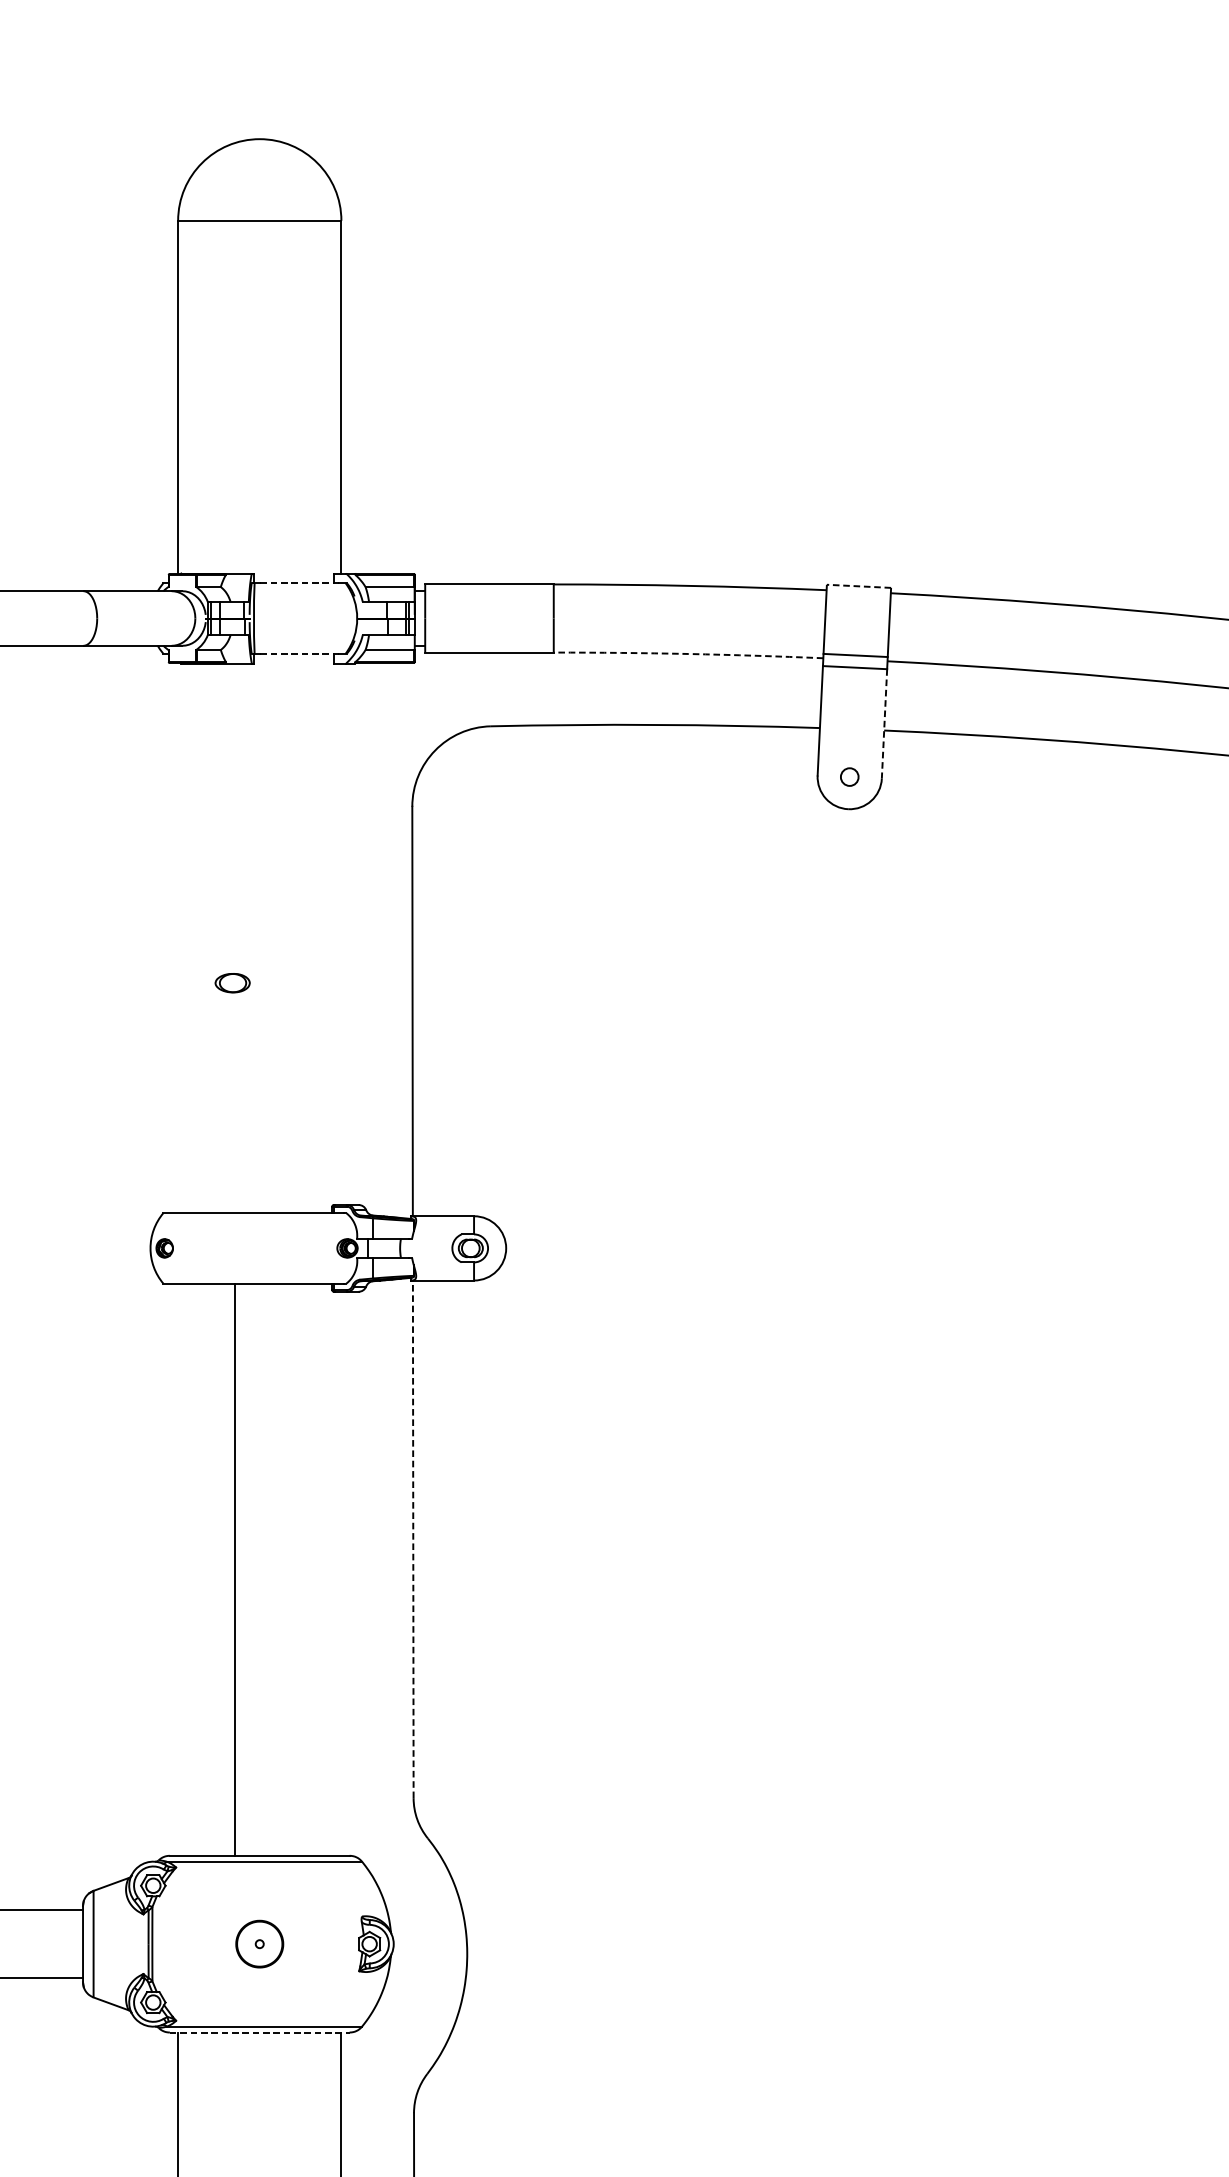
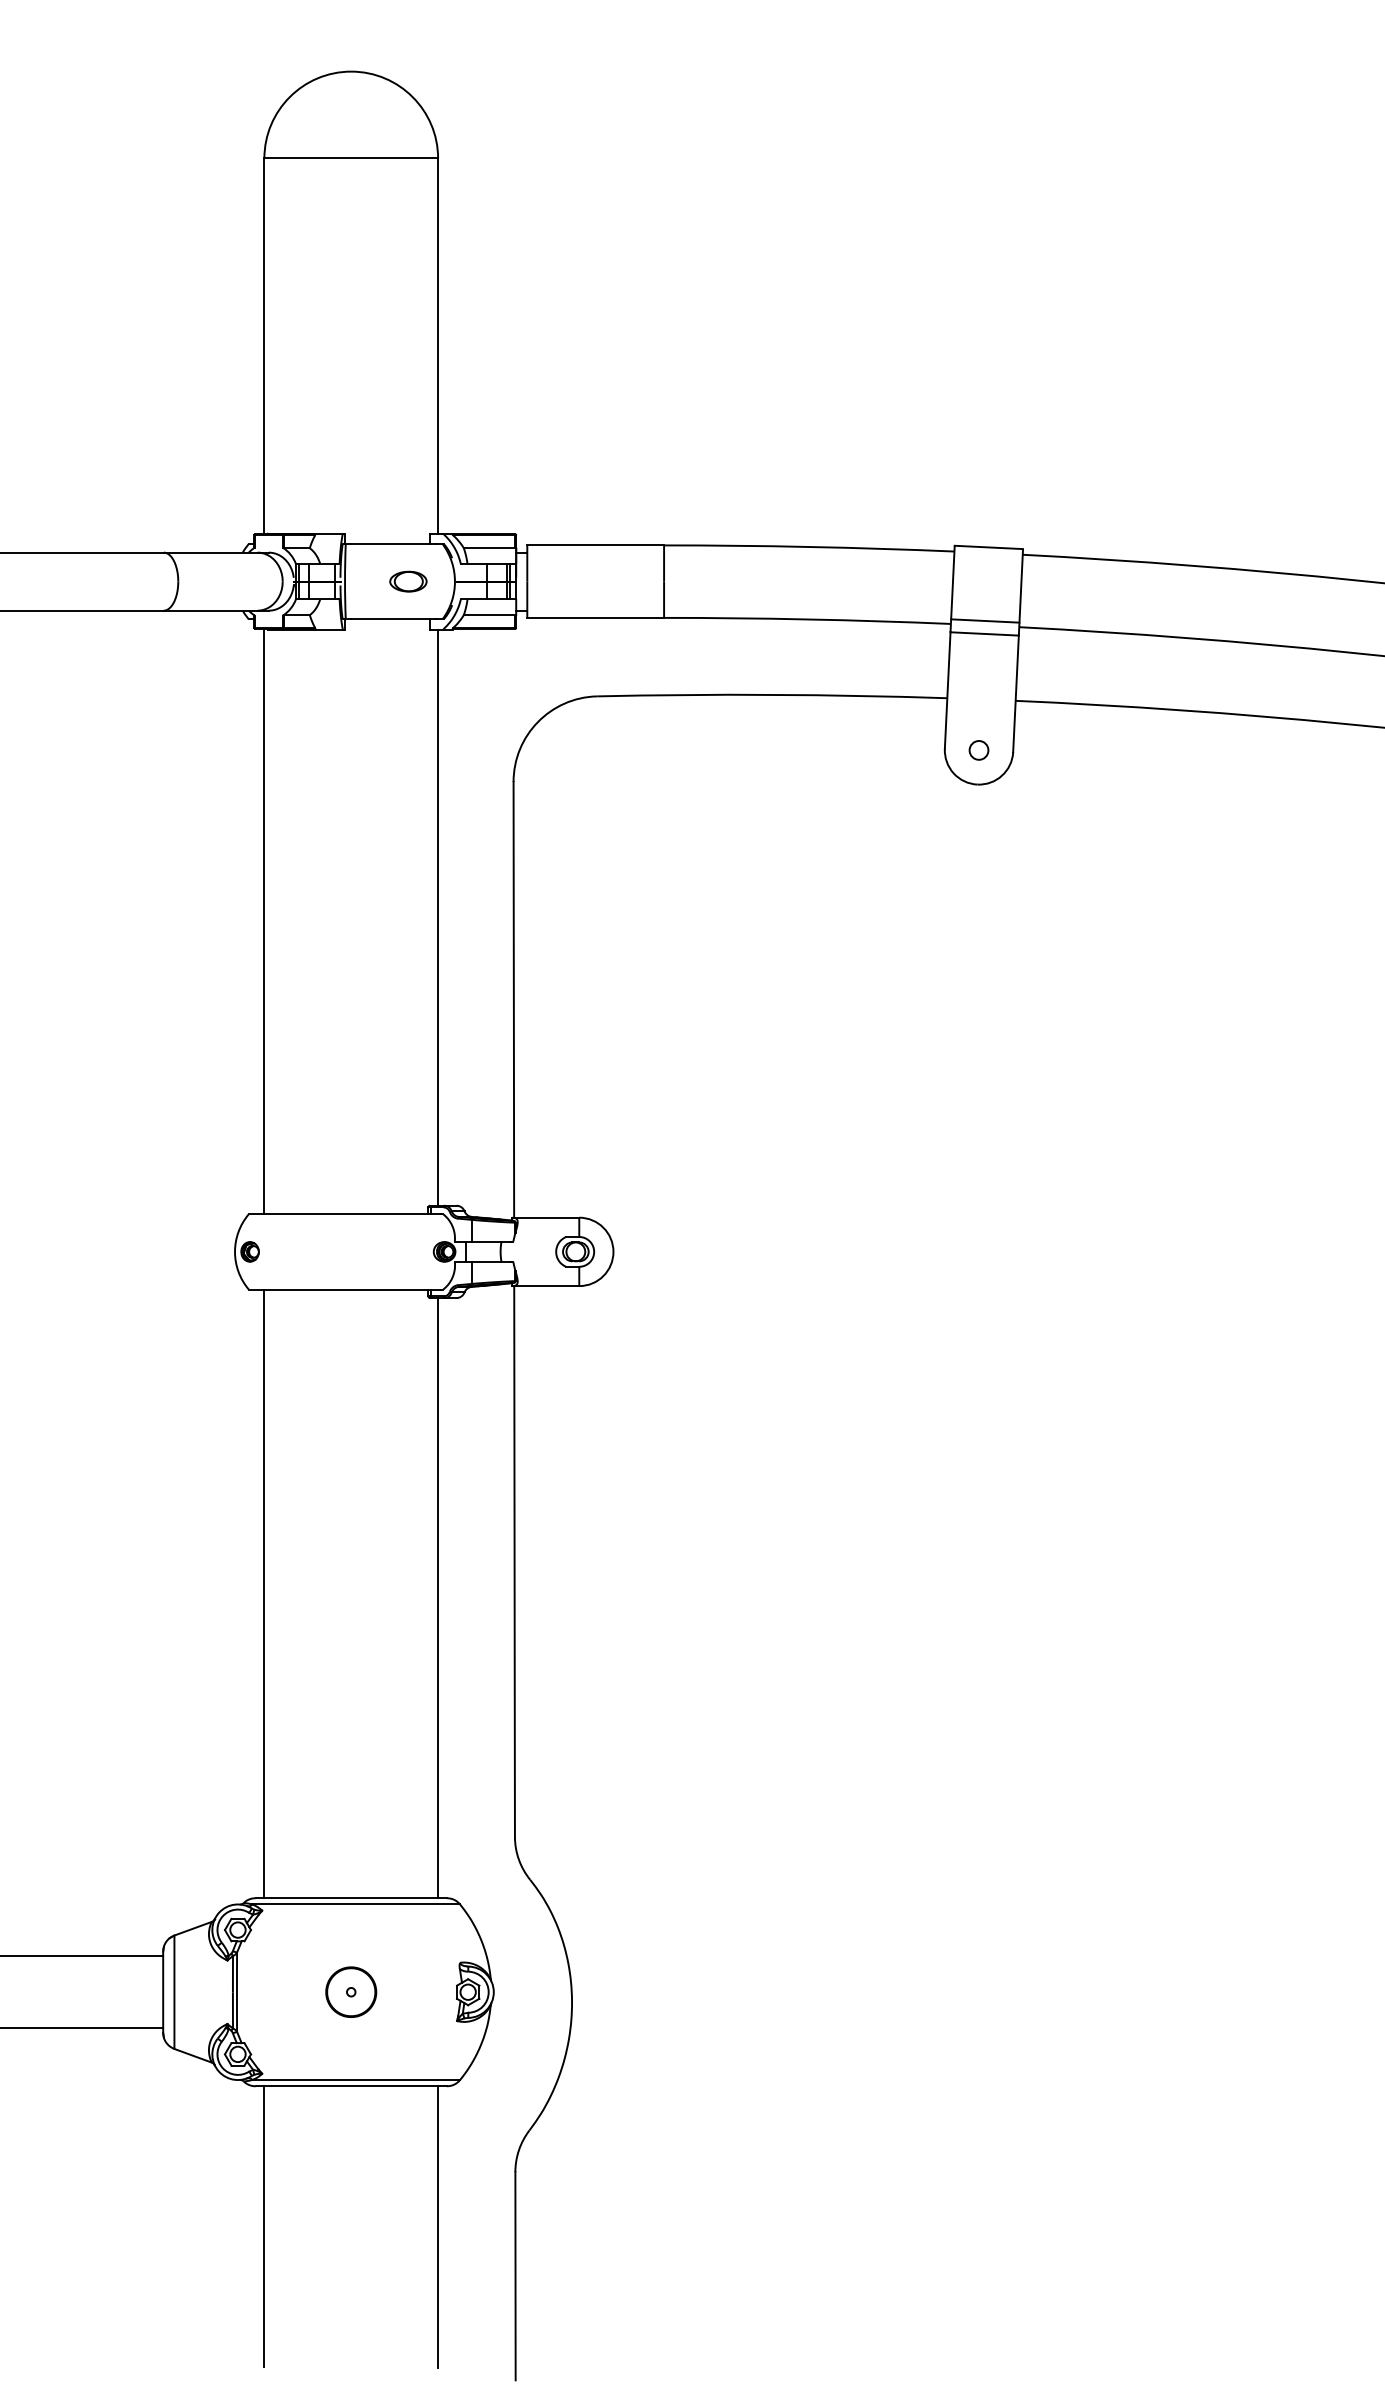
line: (299, 583) -> (393, 544), dashed -> solid
line: (858, 586) -> (988, 547), dashed -> solid
line: (299, 654) -> (393, 619), dashed -> solid
arc: (688, 654) -> (807, 619), dashed -> solid
line: (884, 724) -> (1015, 694), dashed -> solid
line: (341, 934) -> (438, 917), added
line: (178, 937) -> (264, 921), added
part: (232, 982) -> (408, 581), moved
line: (413, 1538) -> (514, 1560), dashed -> solid
line: (234, 1569) -> (264, 1593), moved
line: (341, 1574) -> (438, 1598), added
line: (259, 2032) -> (351, 2086), dashed -> solid

